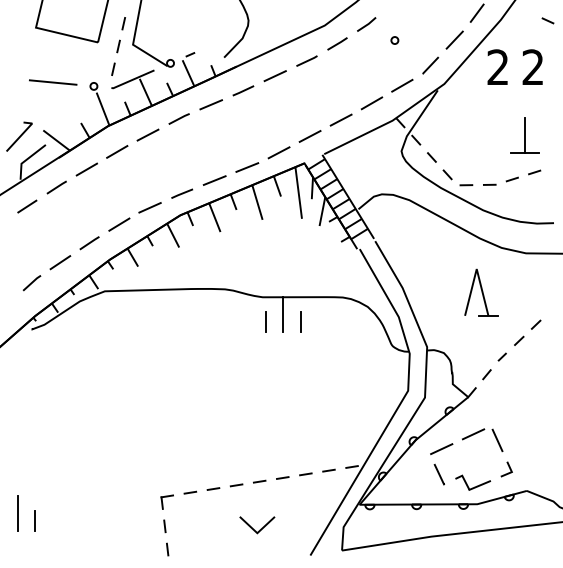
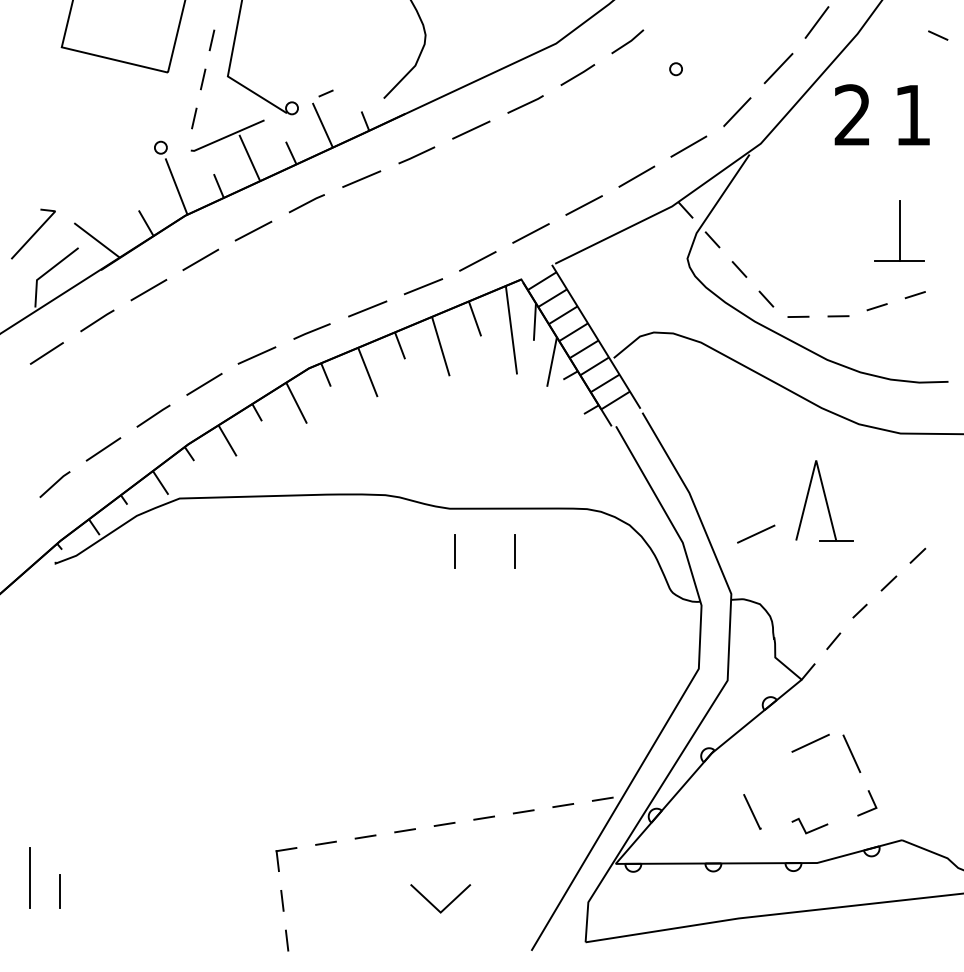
text: (532, 66) -> (911, 113), 2 -> 1
line: (52, 82) -> (89, 141), removed
line: (283, 314) -> (485, 538), removed
line: (441, 449) -> (755, 534), moved
part: (472, 482) -> (808, 825), size x0.6

